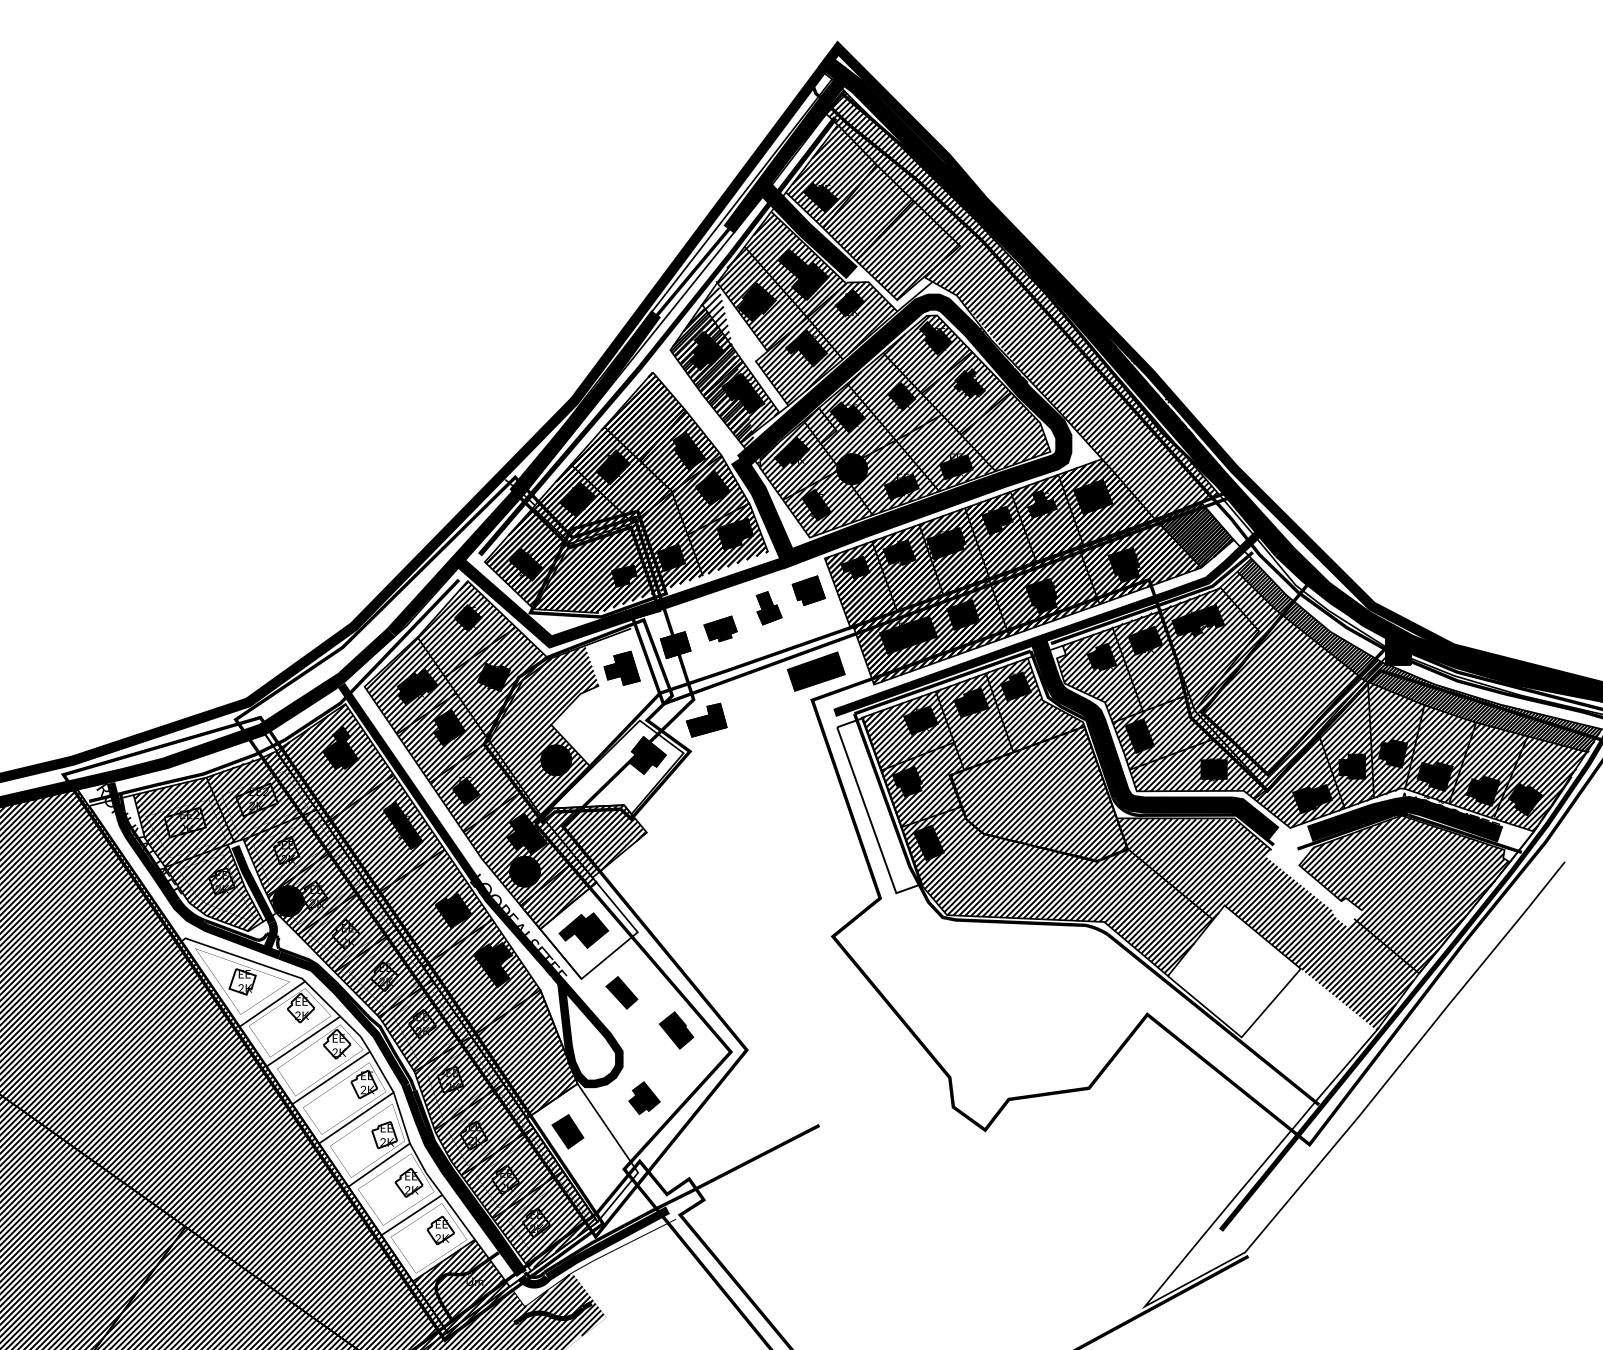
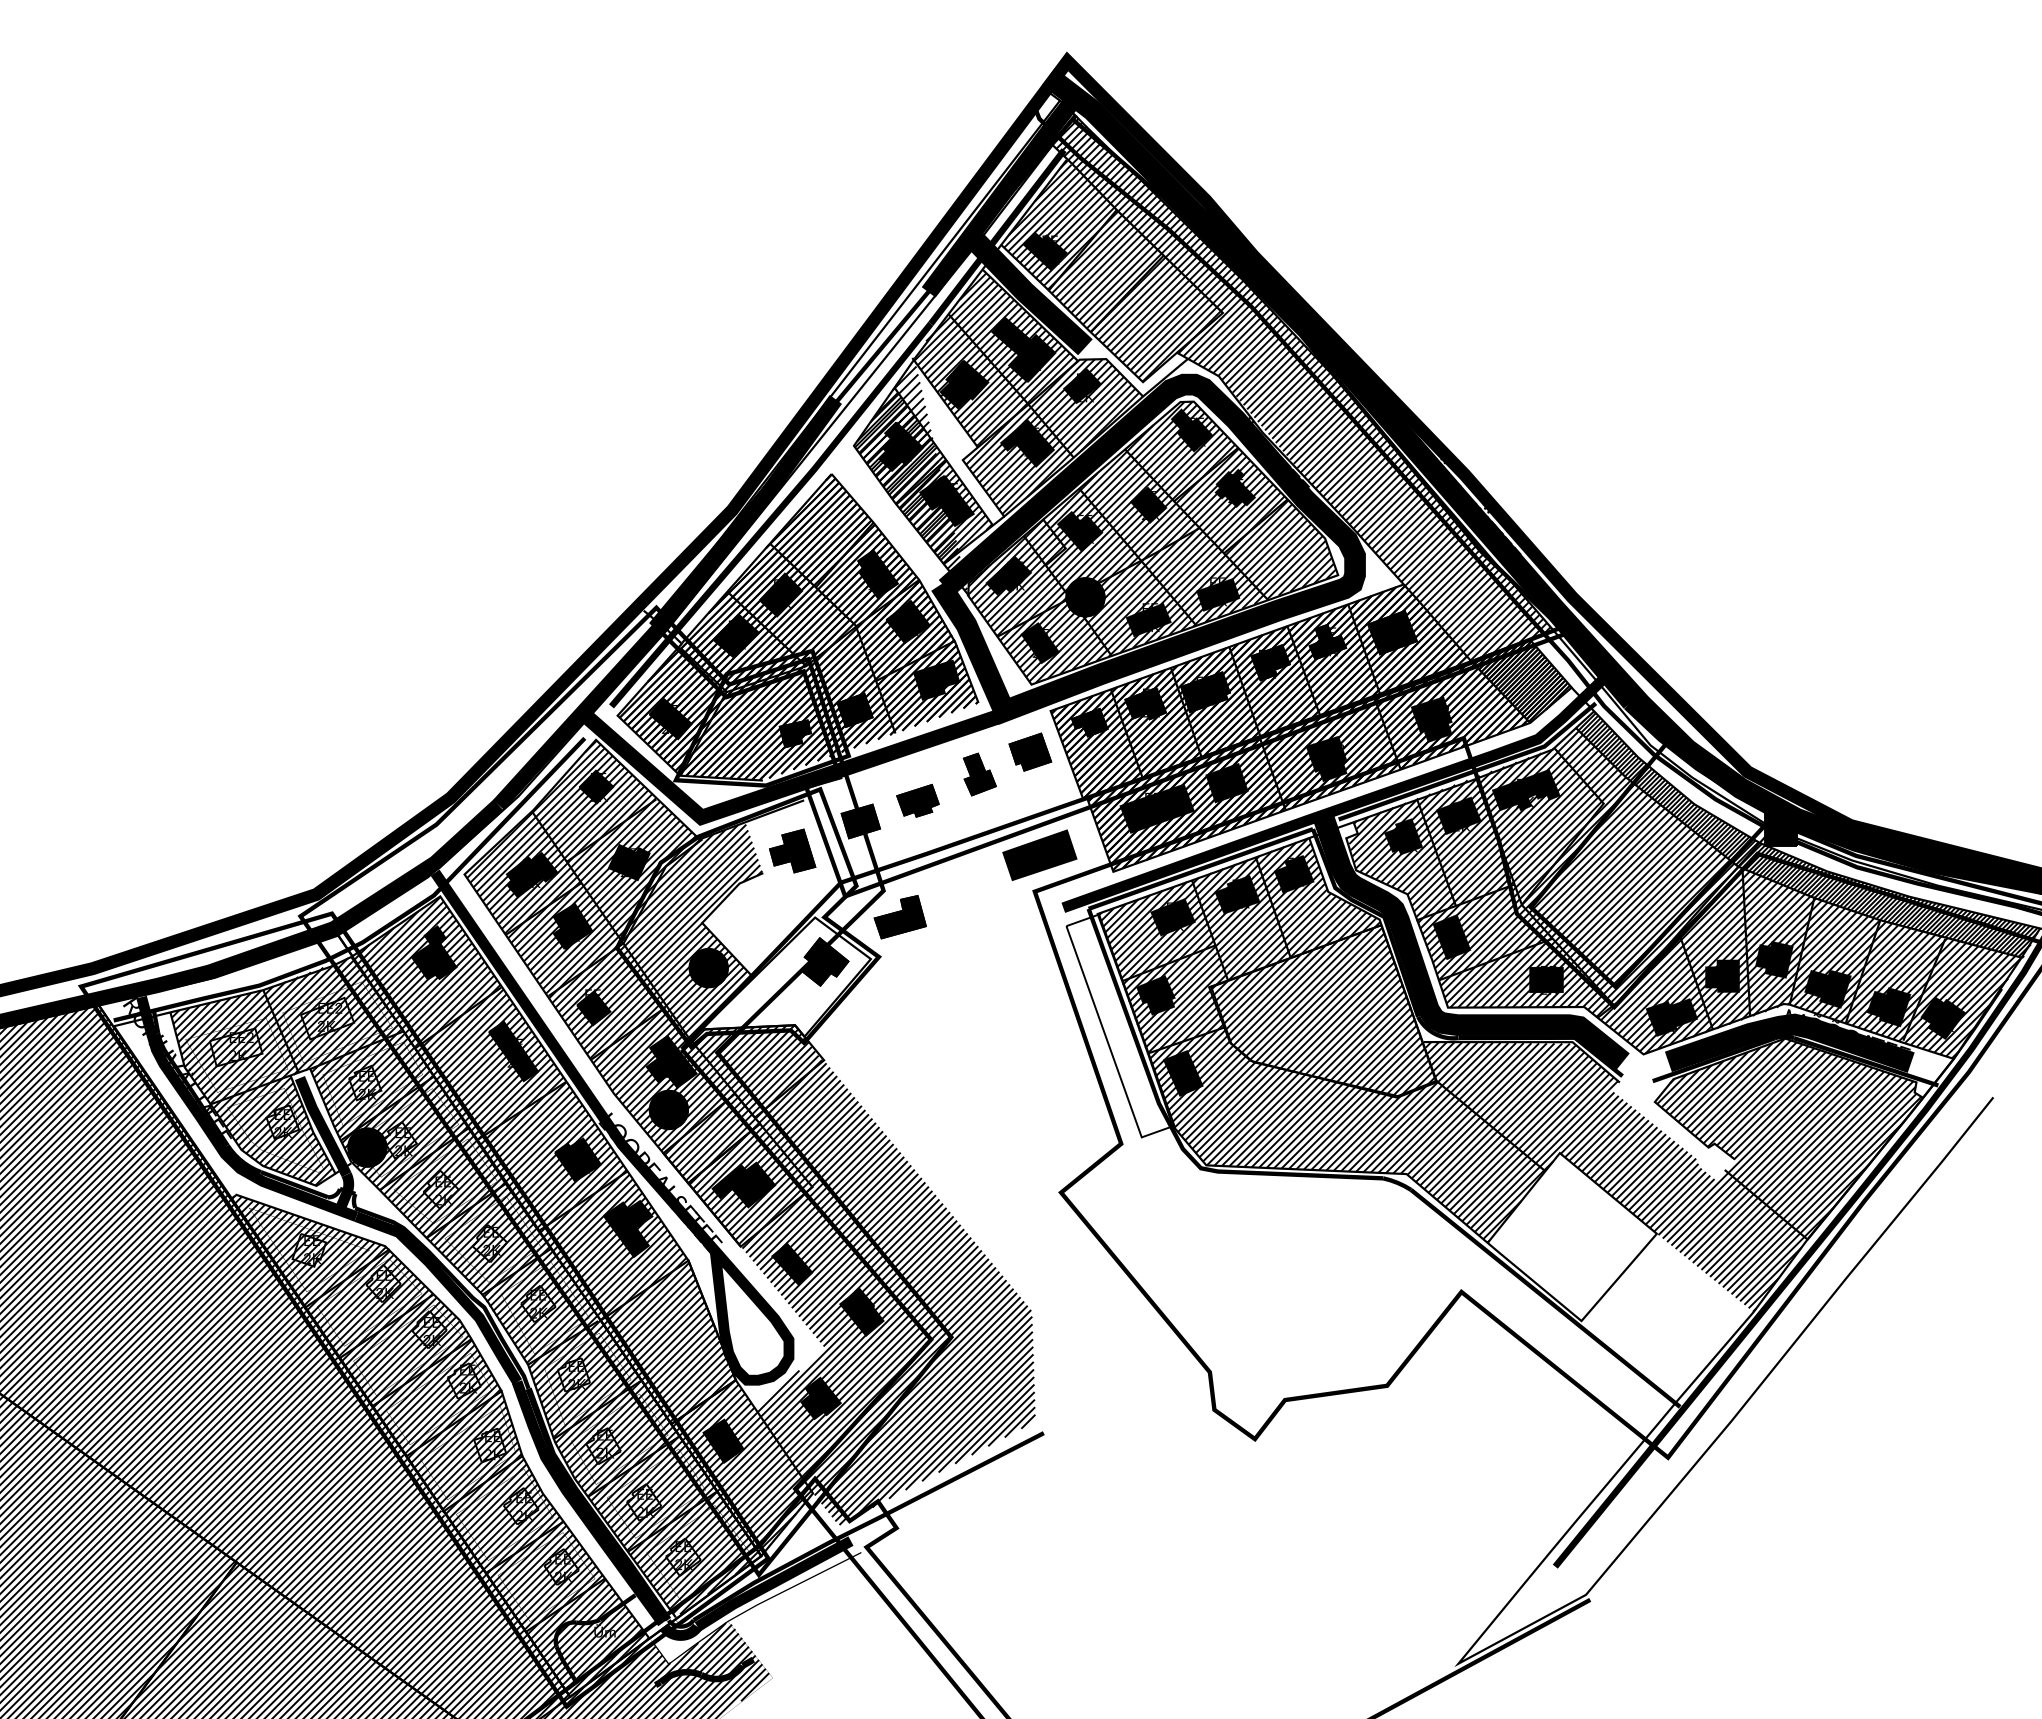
hatch: (670, 1026) -> (854, 1307), added
hatch: (327, 1109) -> (417, 1412), added

